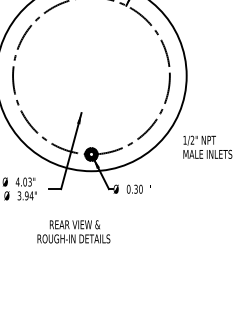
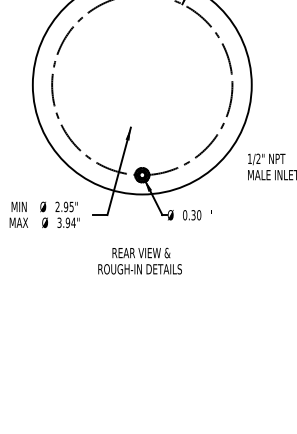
text: (23, 181) -> (64, 206), 4.03" -> 2.95"
text: (73, 231) -> (139, 260), moved

